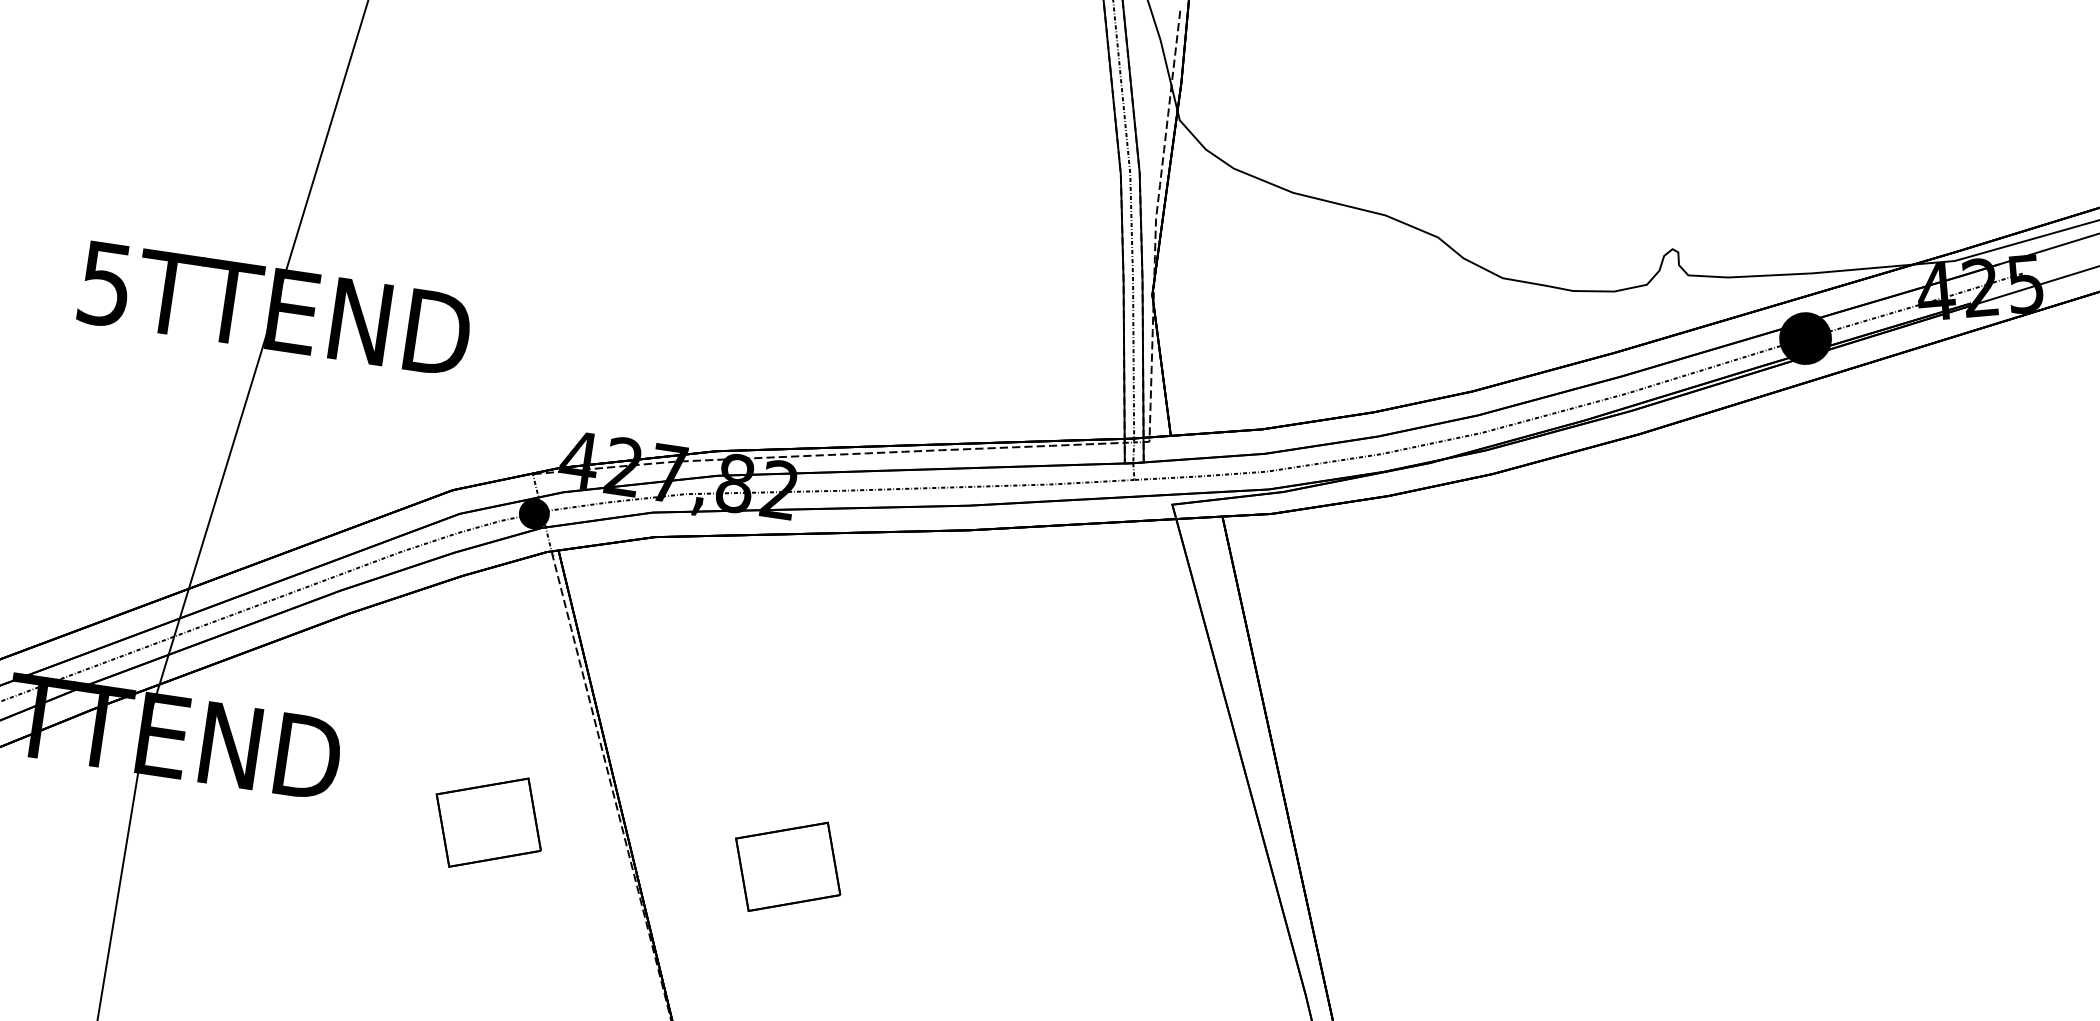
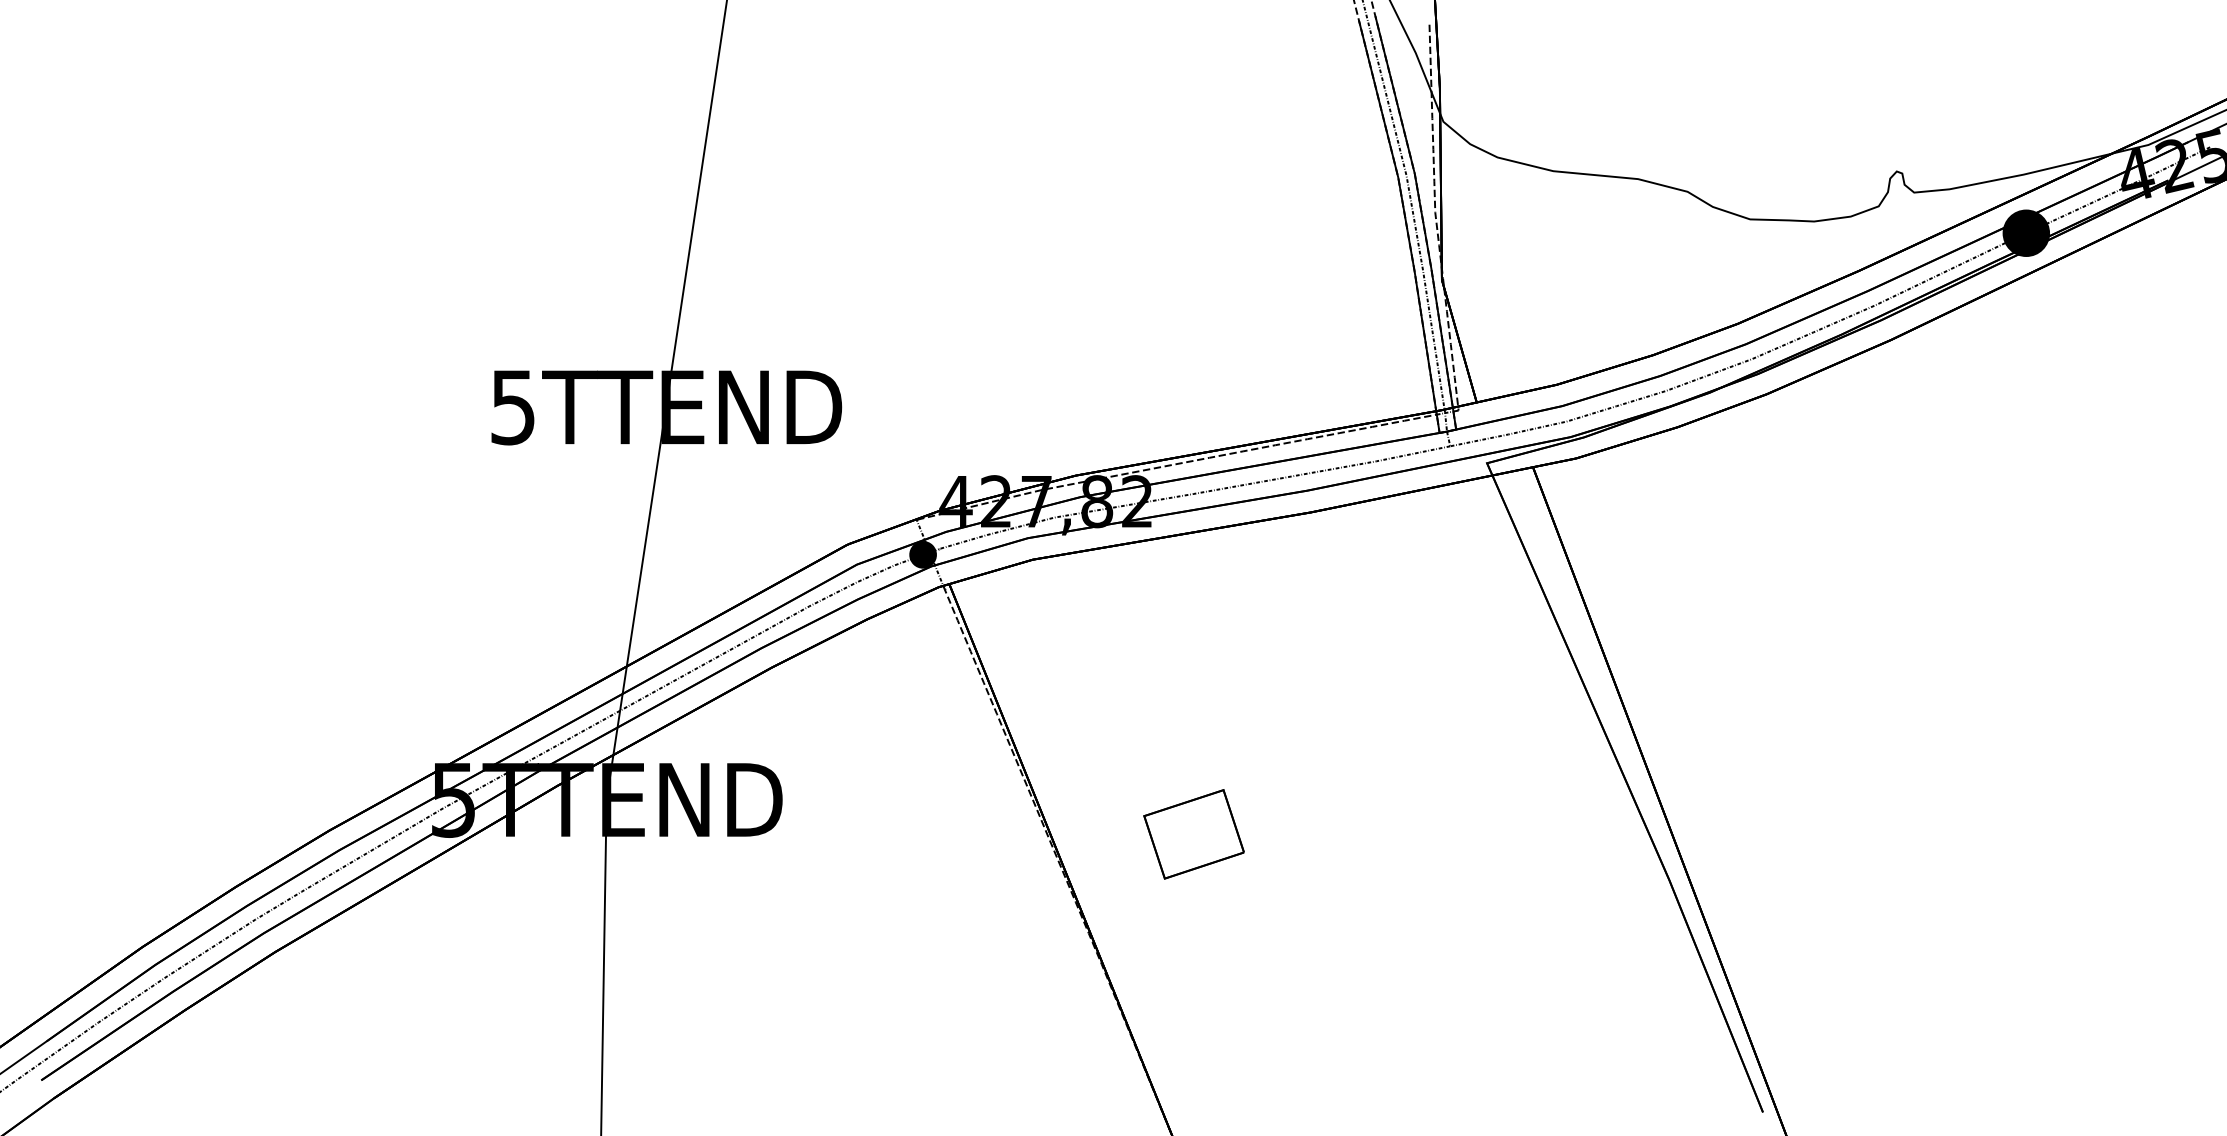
part: (488, 822) -> (922, 834), removed

